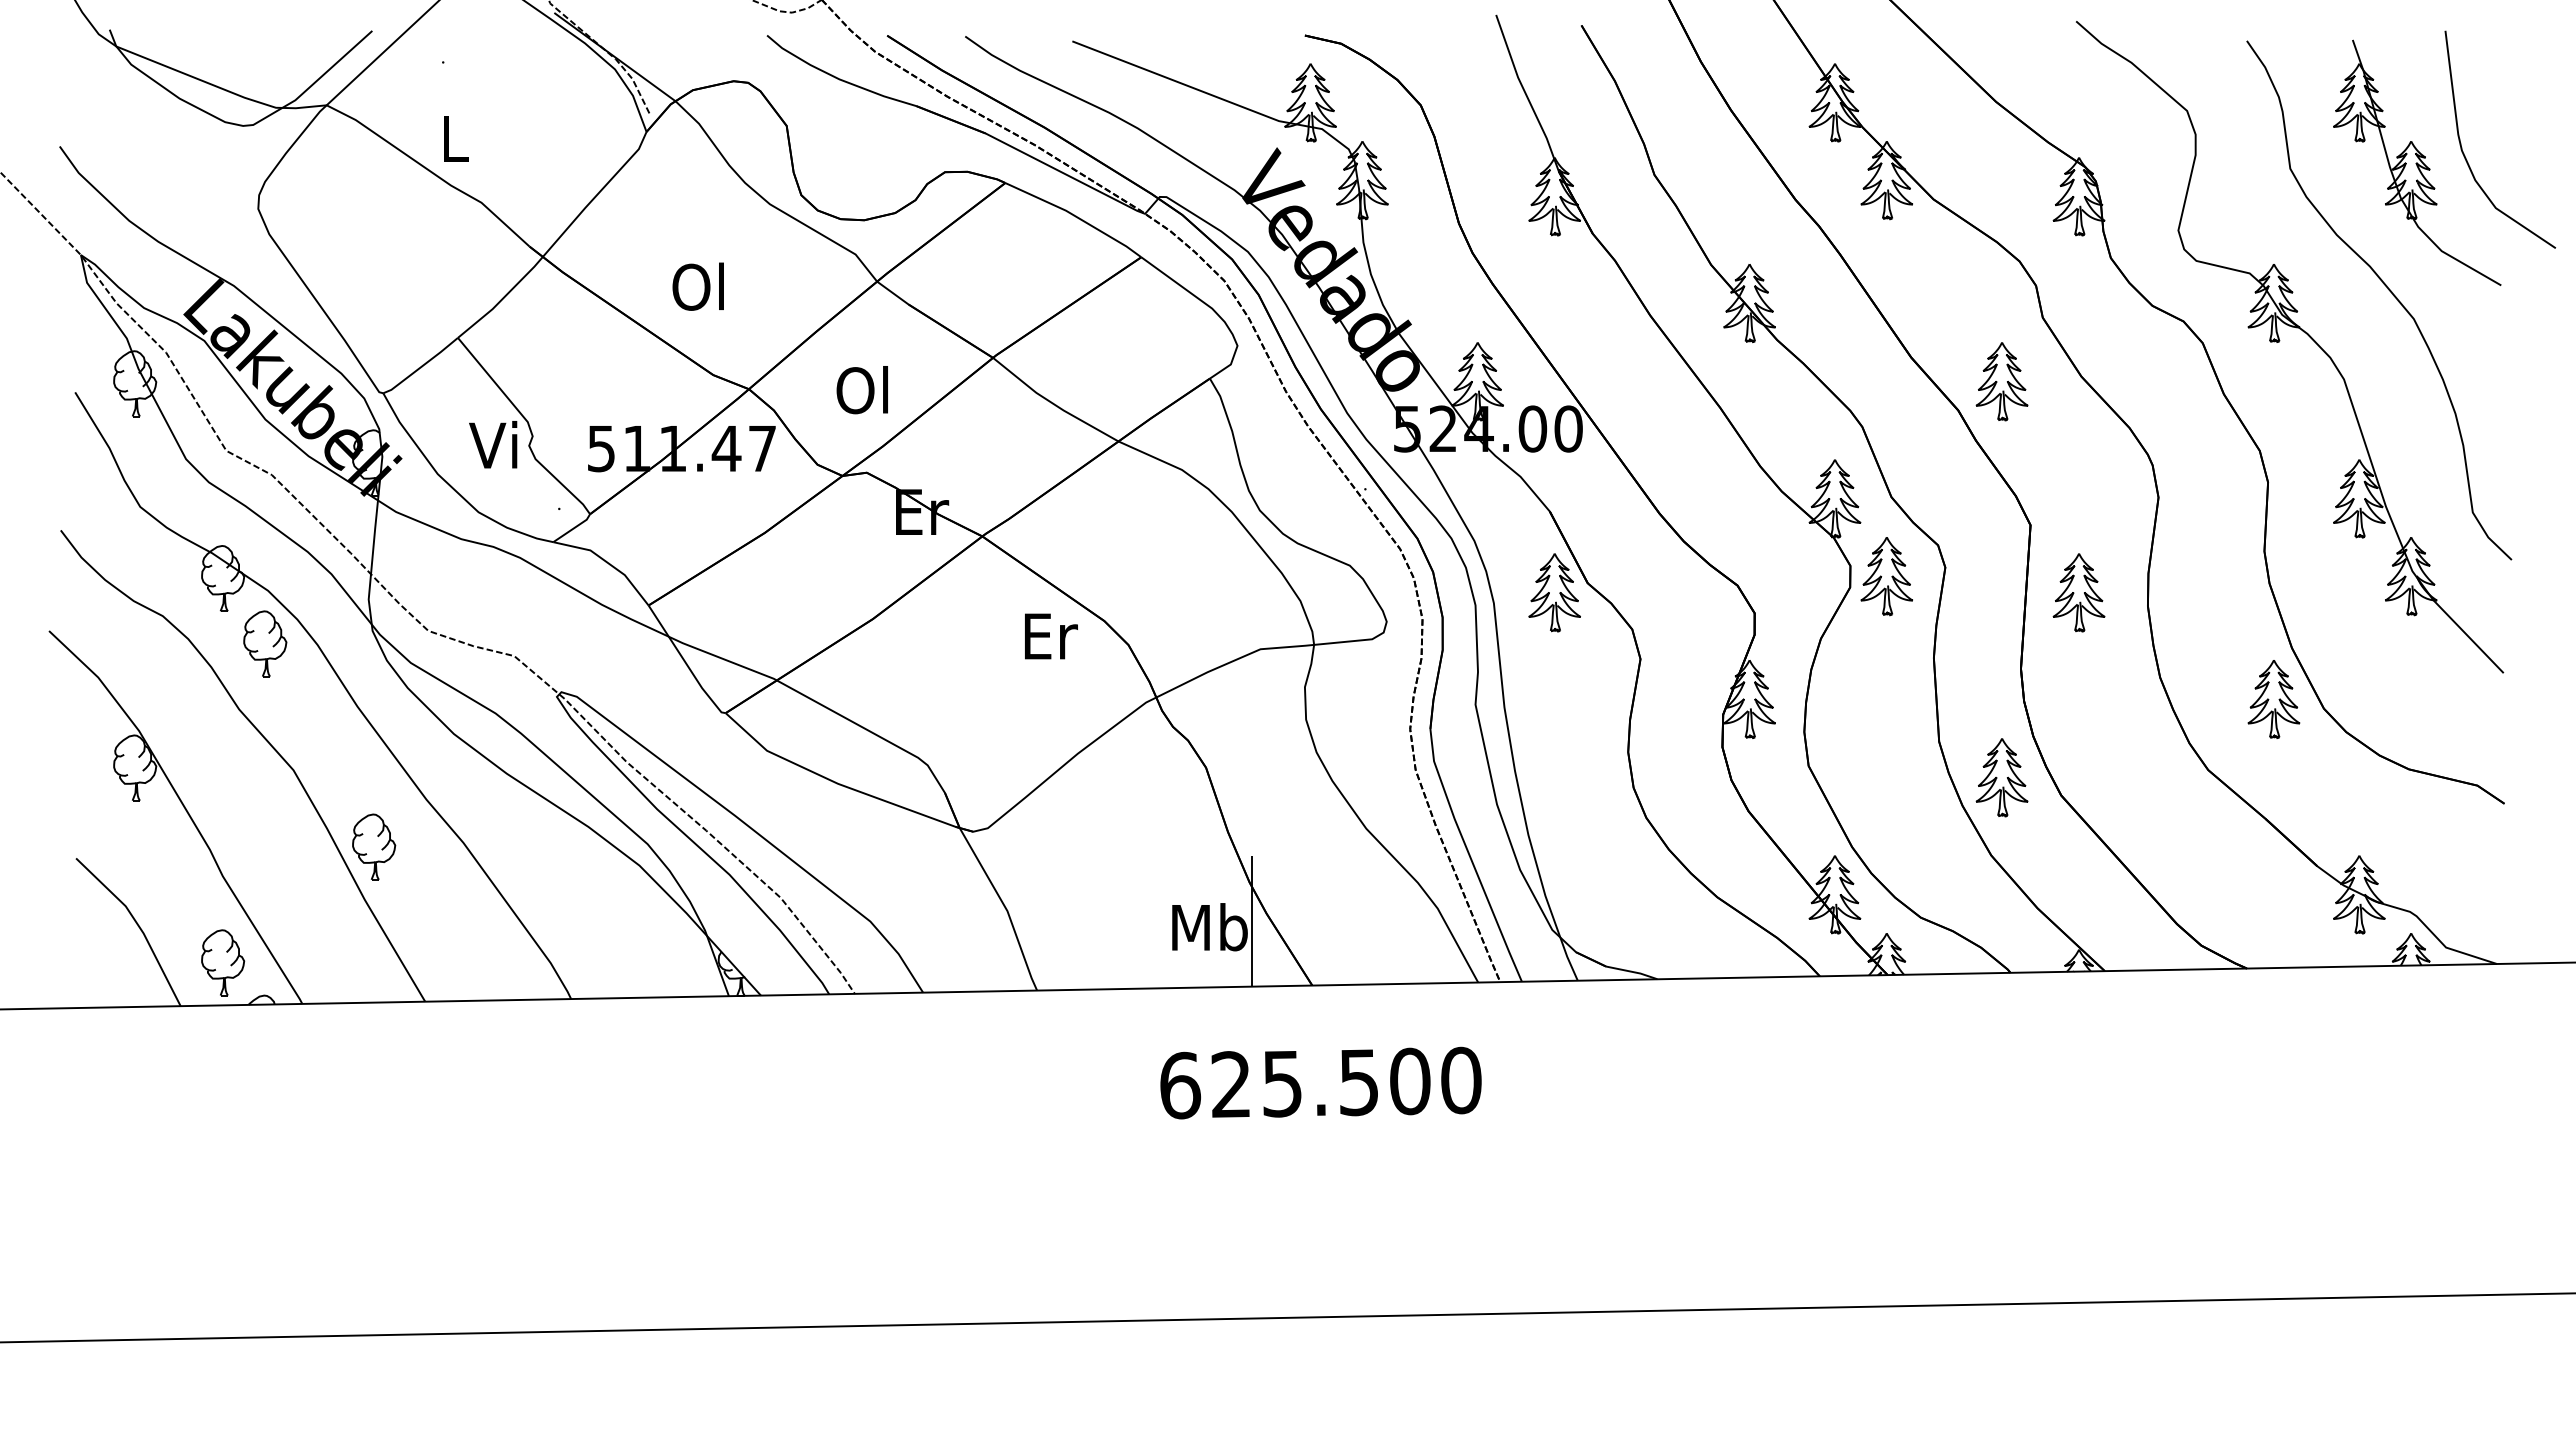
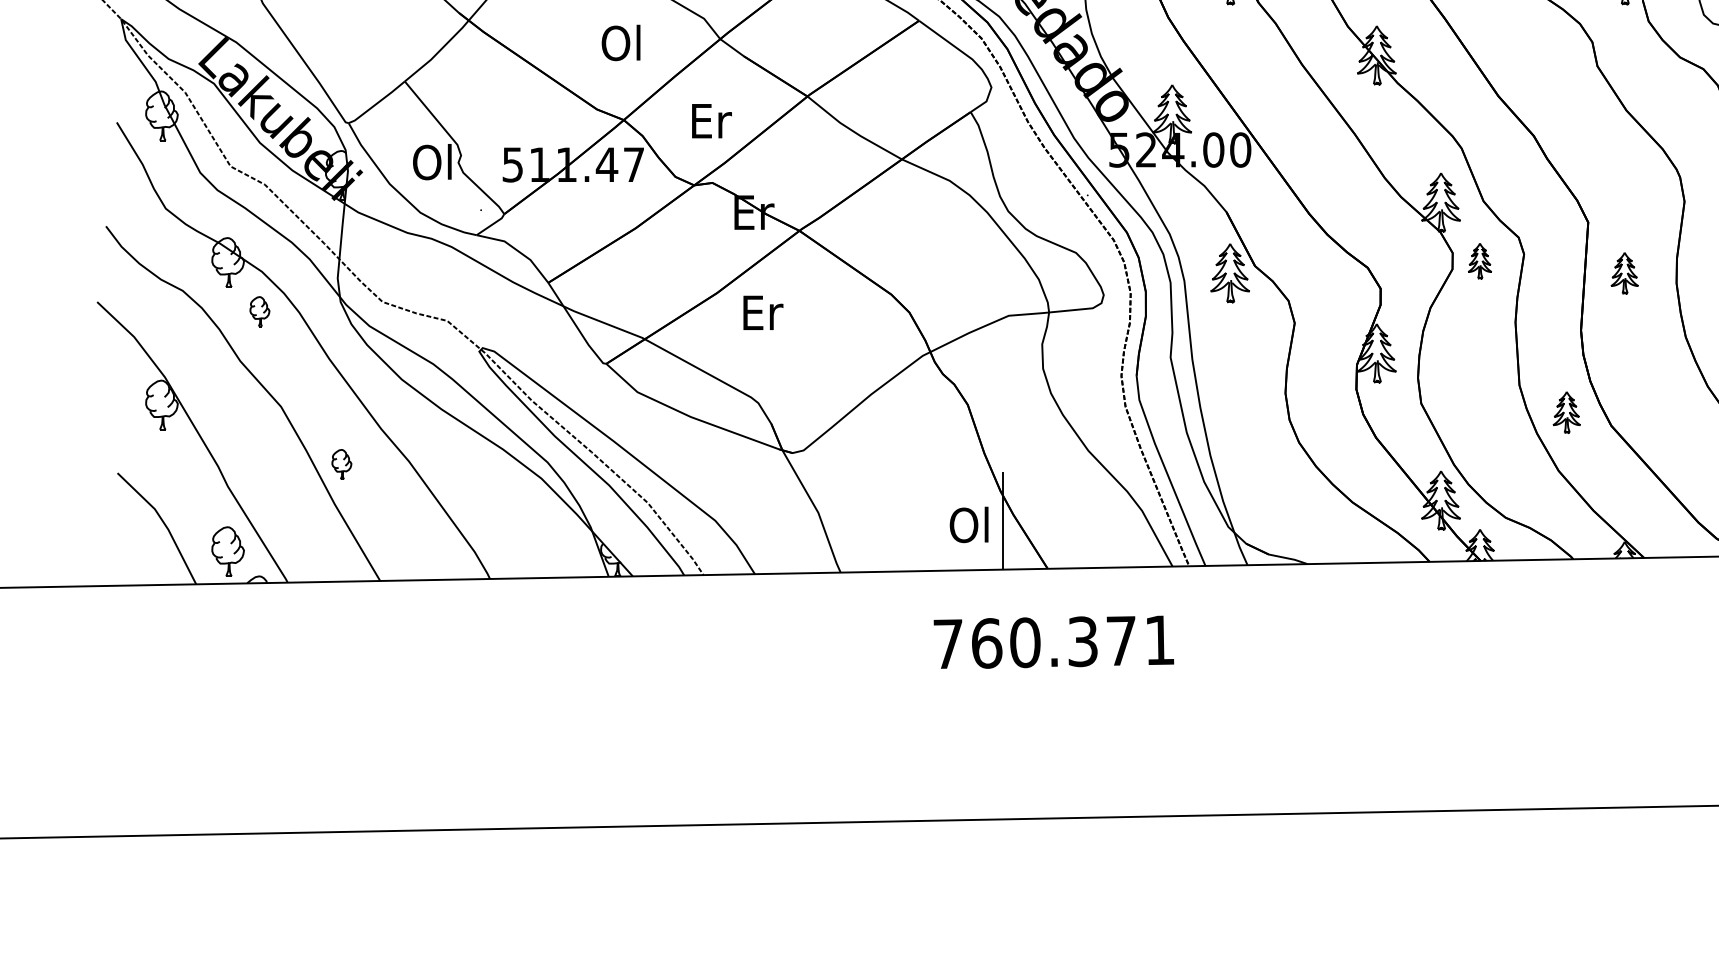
text: (697, 286) -> (620, 42), moved
part: (2001, 381) -> (1566, 114), removed
text: (864, 390) -> (710, 121), Ol -> Er
text: (494, 445) -> (432, 162), Vi -> Ol
part: (1886, 576) -> (1479, 261), size x0.6
part: (2078, 592) -> (1624, 273), size x0.7
text: (1051, 636) -> (763, 312), moved
part: (265, 643) -> (260, 311), size x0.6
part: (2001, 777) -> (1566, 412), size x0.7
part: (374, 846) -> (342, 464), size x0.6
text: (1209, 927) -> (970, 525), Mb -> Ol
text: (1320, 1082) -> (1053, 641), 625.500 -> 760.371

